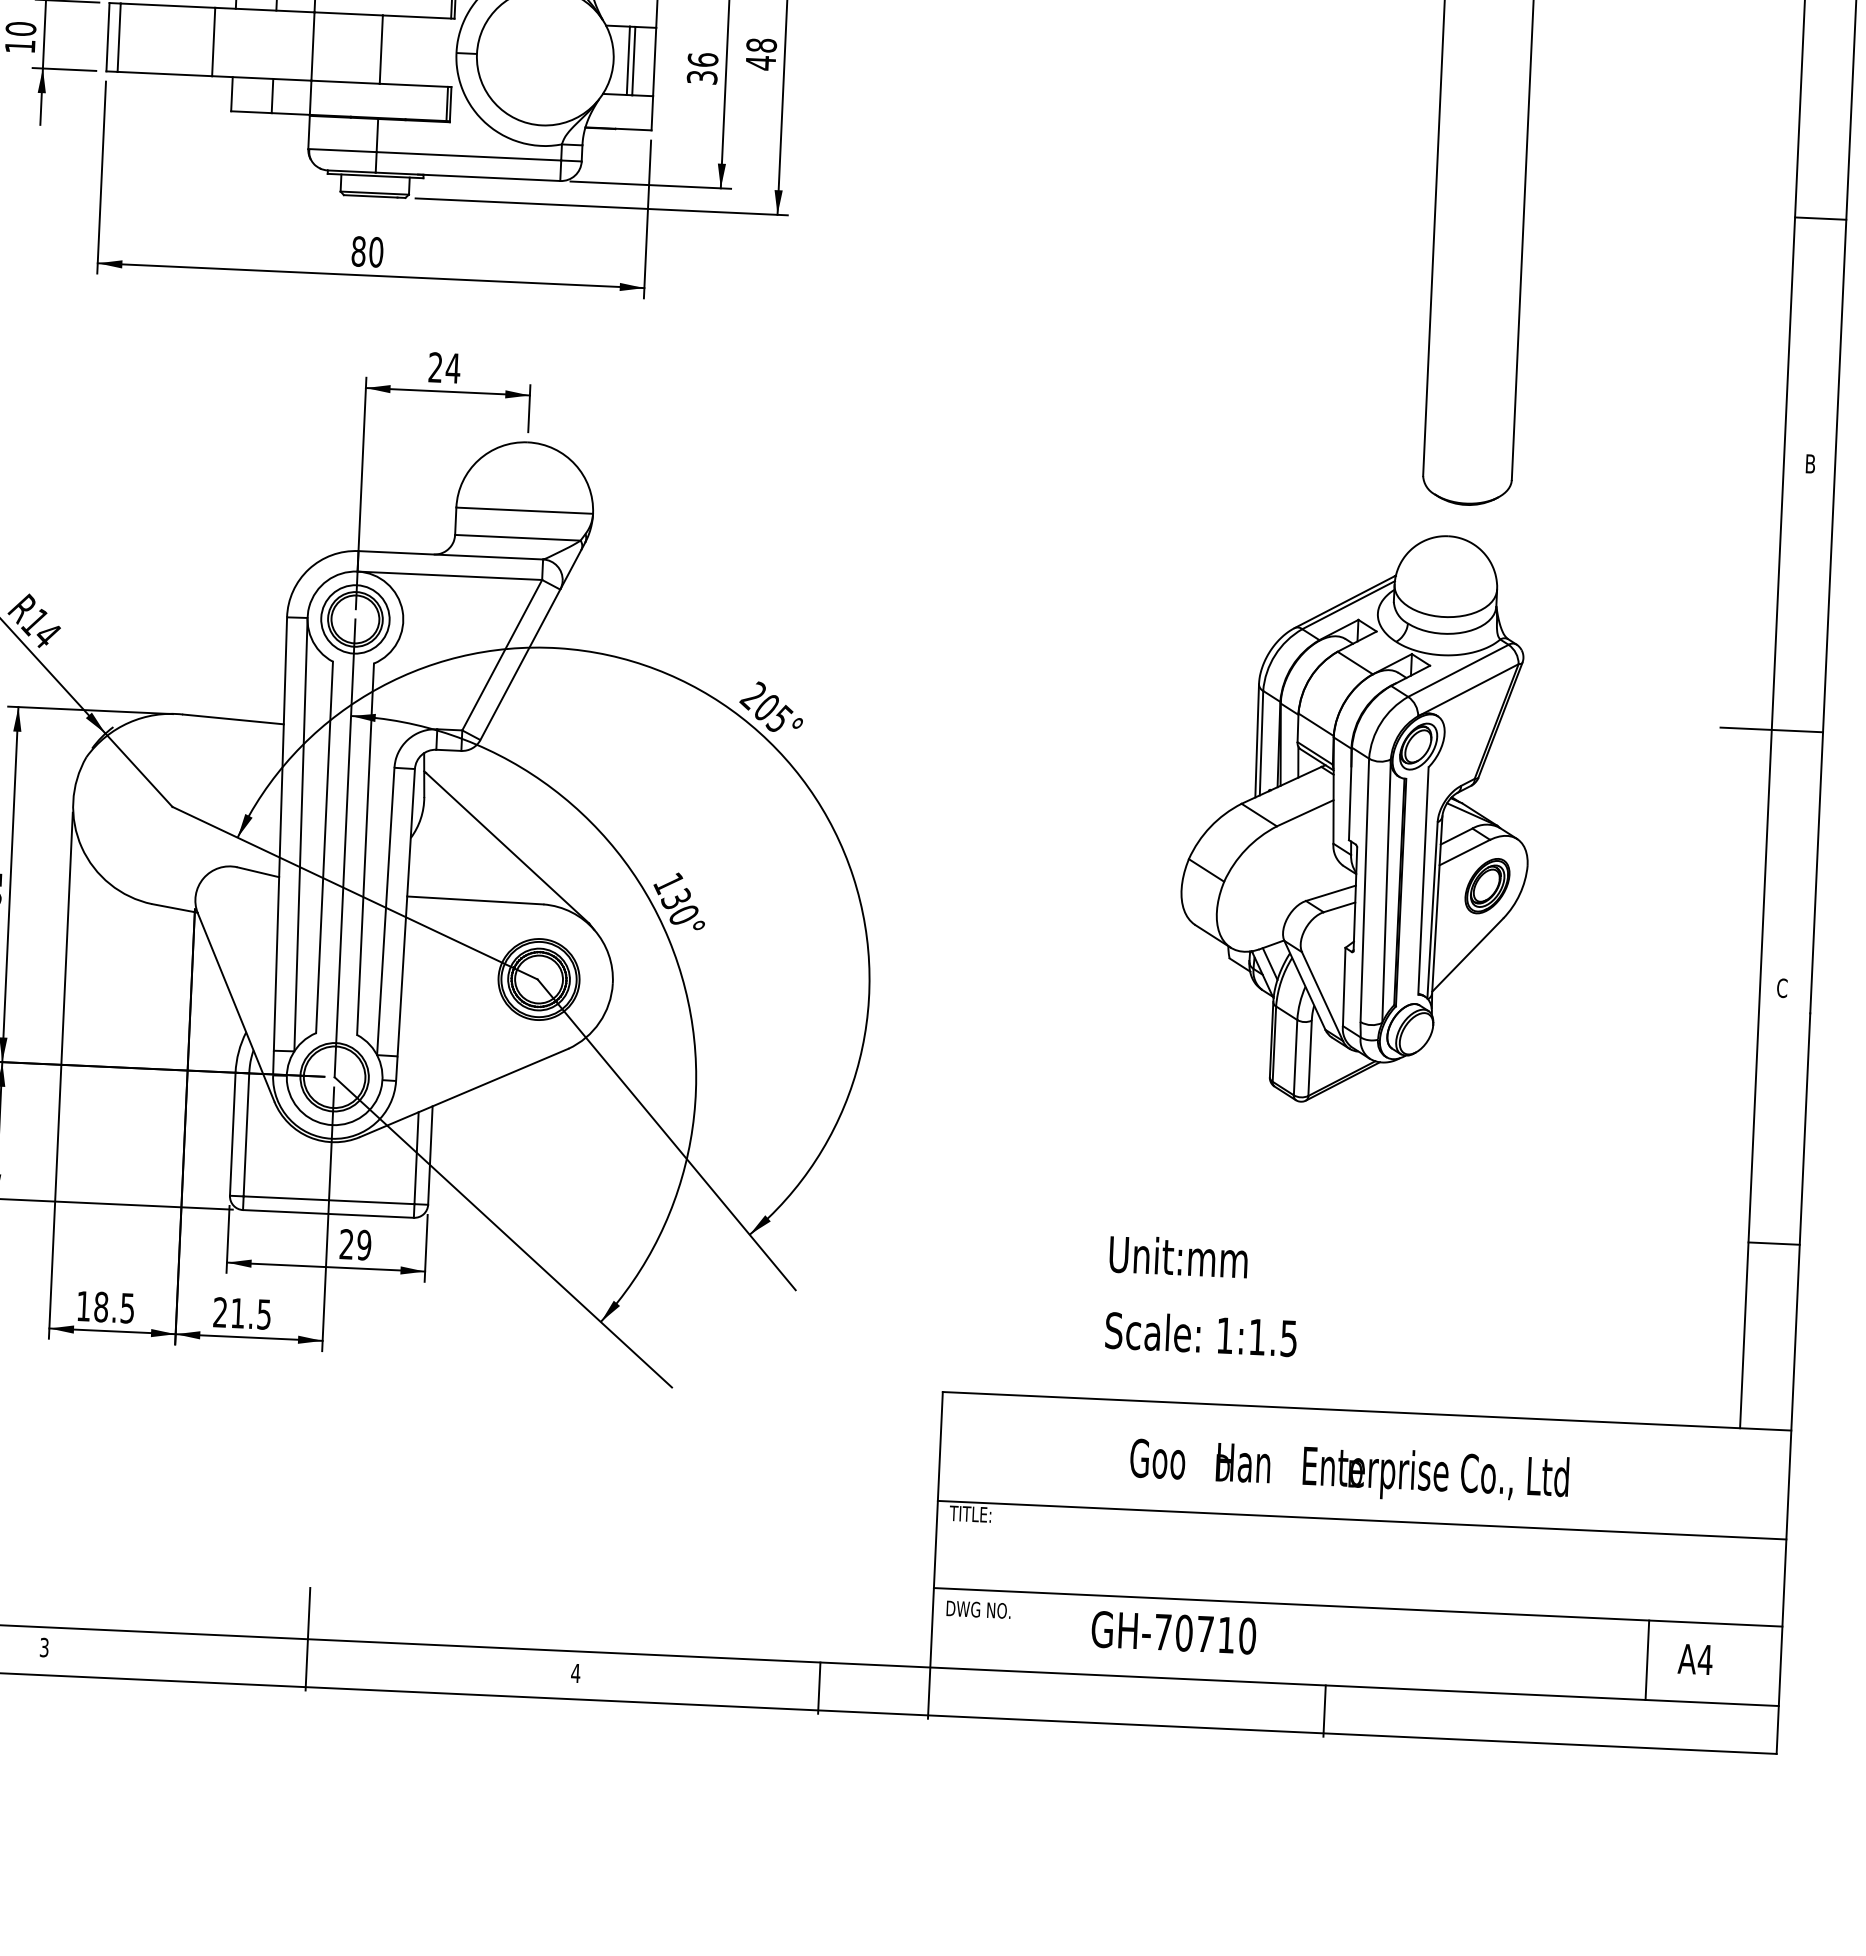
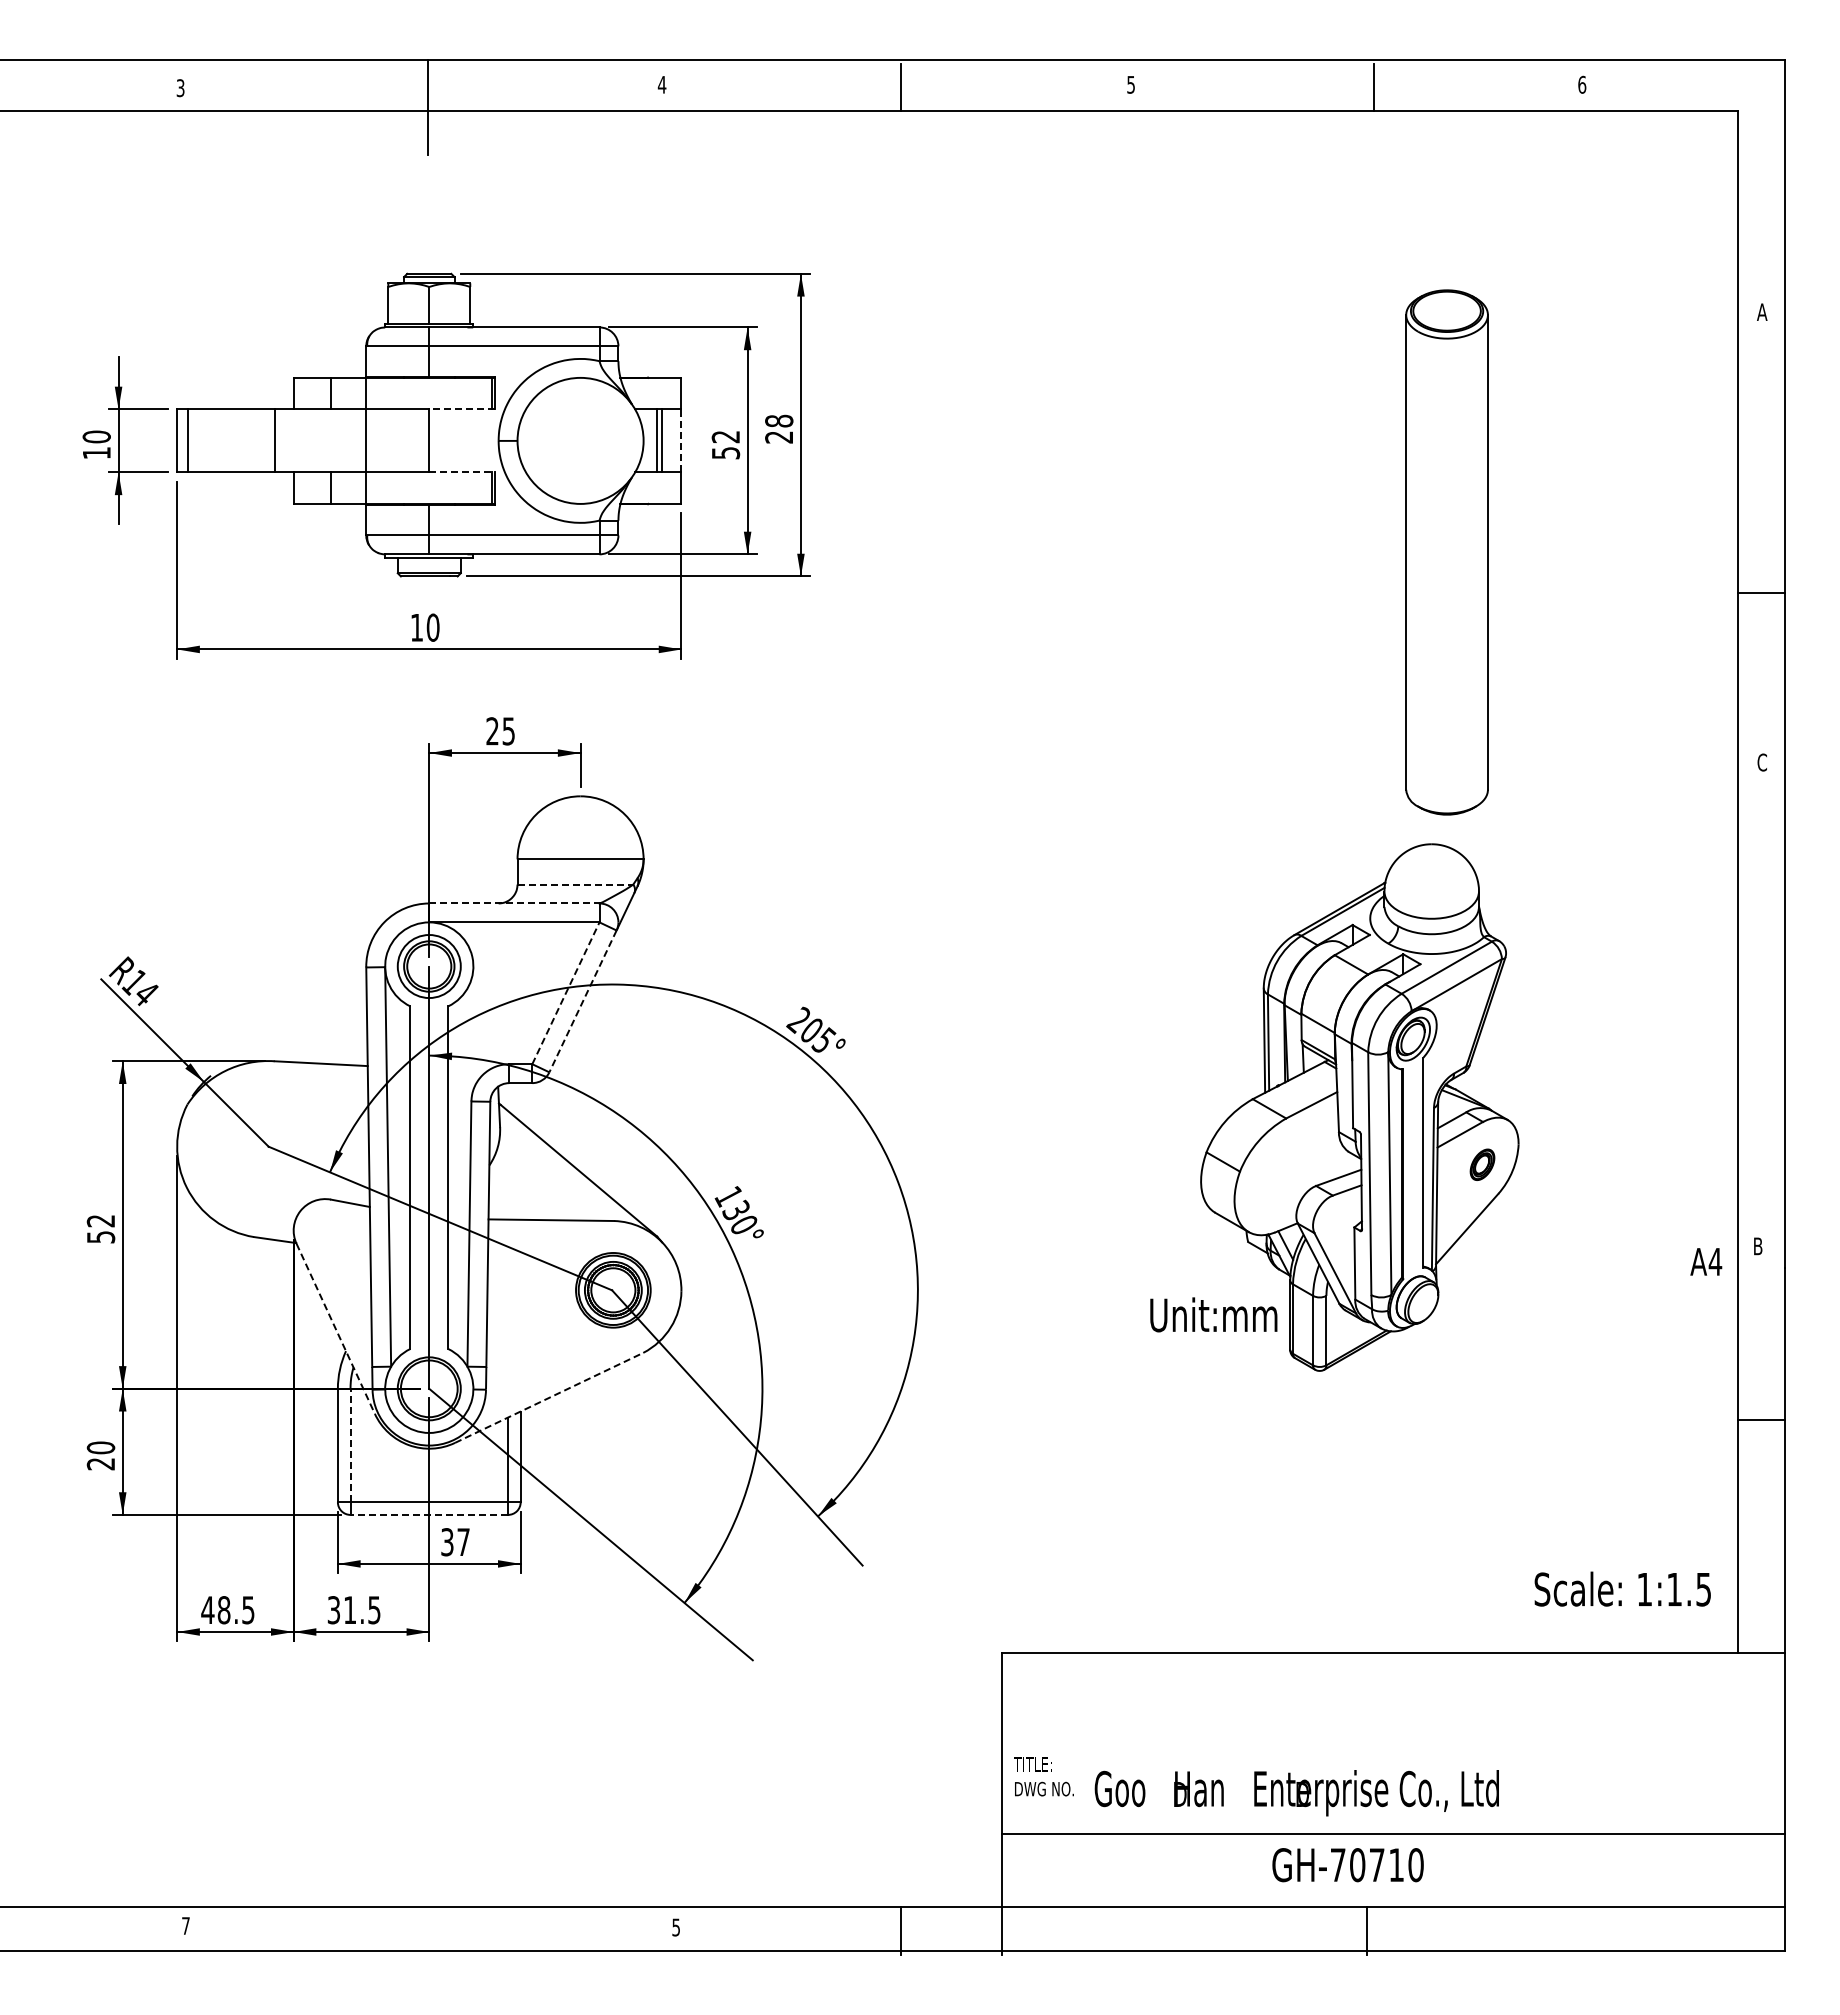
line: (417, 17) -> (461, 409), solid -> dashed
line: (654, 61) -> (681, 440), solid -> dashed
text: (760, 63) -> (778, 437), 48 -> 28
text: (702, 68) -> (725, 444), 36 -> 52
line: (415, 85) -> (462, 472), solid -> dashed
line: (1819, 218) -> (1760, 593), moved
text: (358, 251) -> (416, 627), 80 -> 10
text: (452, 368) -> (508, 731), 24 -> 25
text: (1809, 463) -> (1761, 762), B -> C
line: (517, 537) -> (575, 884), solid -> dashed
line: (450, 555) -> (514, 903), solid -> dashed
line: (502, 654) -> (566, 992), solid -> dashed
line: (519, 664) -> (582, 1001), solid -> dashed
line: (1771, 730) -> (1737, 1009), removed
part: (1487, 885) -> (1482, 1164), size x0.6
text: (1781, 988) -> (1757, 1246), C -> B
line: (235, 1007) -> (335, 1328), solid -> dashed
line: (464, 1092) -> (549, 1397), solid -> dashed
line: (246, 1134) -> (350, 1445), solid -> dashed
line: (328, 1213) -> (429, 1514), solid -> dashed
line: (1773, 1243) -> (1760, 1419), moved
text: (355, 1245) -> (455, 1542), 29 -> 37
text: (1178, 1256) -> (1213, 1314), moved
text: (83, 1305) -> (207, 1609), 18.5 -> 48.5
text: (219, 1312) -> (333, 1610), 21.5 -> 31.5
text: (1200, 1333) -> (1622, 1588), moved
text: (1348, 1472) -> (1296, 1793), moved
line: (1361, 1520) -> (1393, 1753), removed
text: (978, 1609) -> (1044, 1788), moved
text: (1173, 1633) -> (1347, 1865), moved
line: (308, 1638) -> (428, 1906), removed
text: (43, 1647) -> (185, 1925), 3 -> 7
text: (1695, 1659) -> (1706, 1261), moved
line: (1647, 1660) -> (1662, 1870), removed
text: (576, 1673) -> (676, 1927), 4 -> 5

